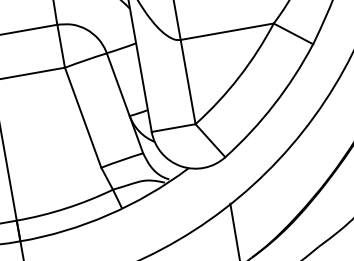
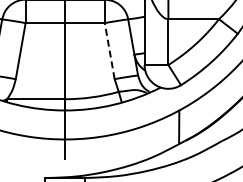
line: (82, 116) -> (109, 50), solid -> dashed

